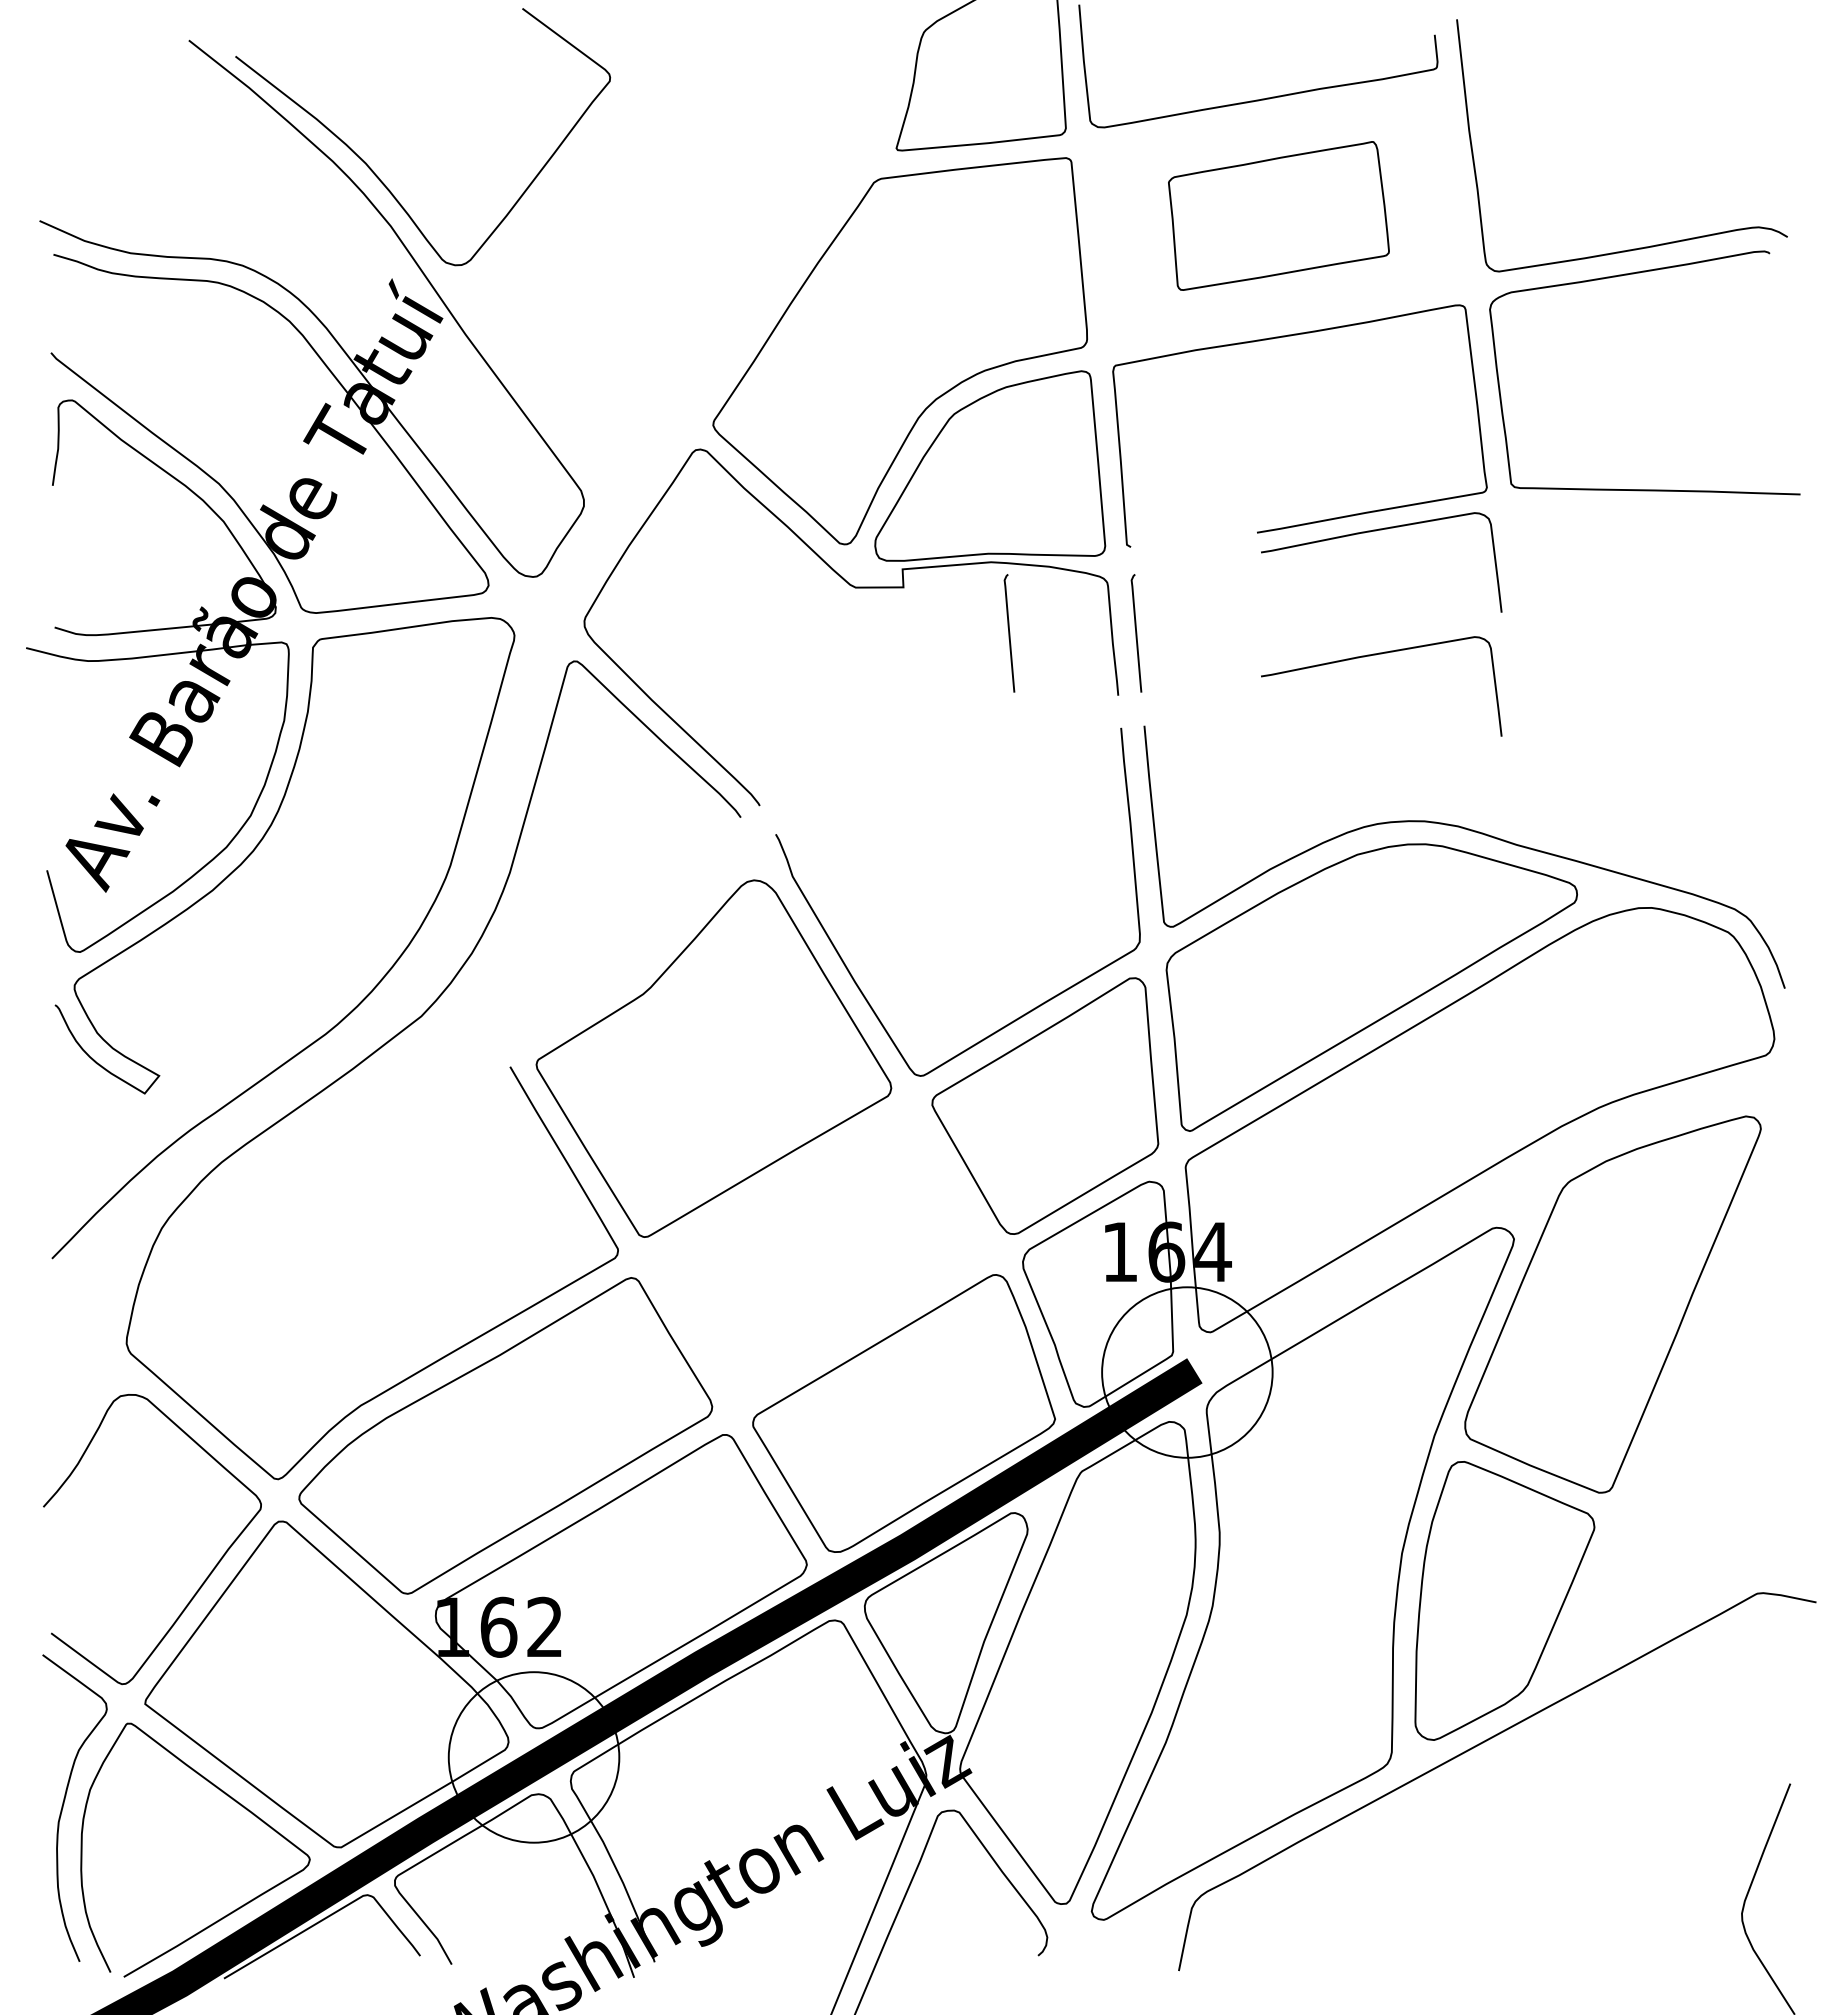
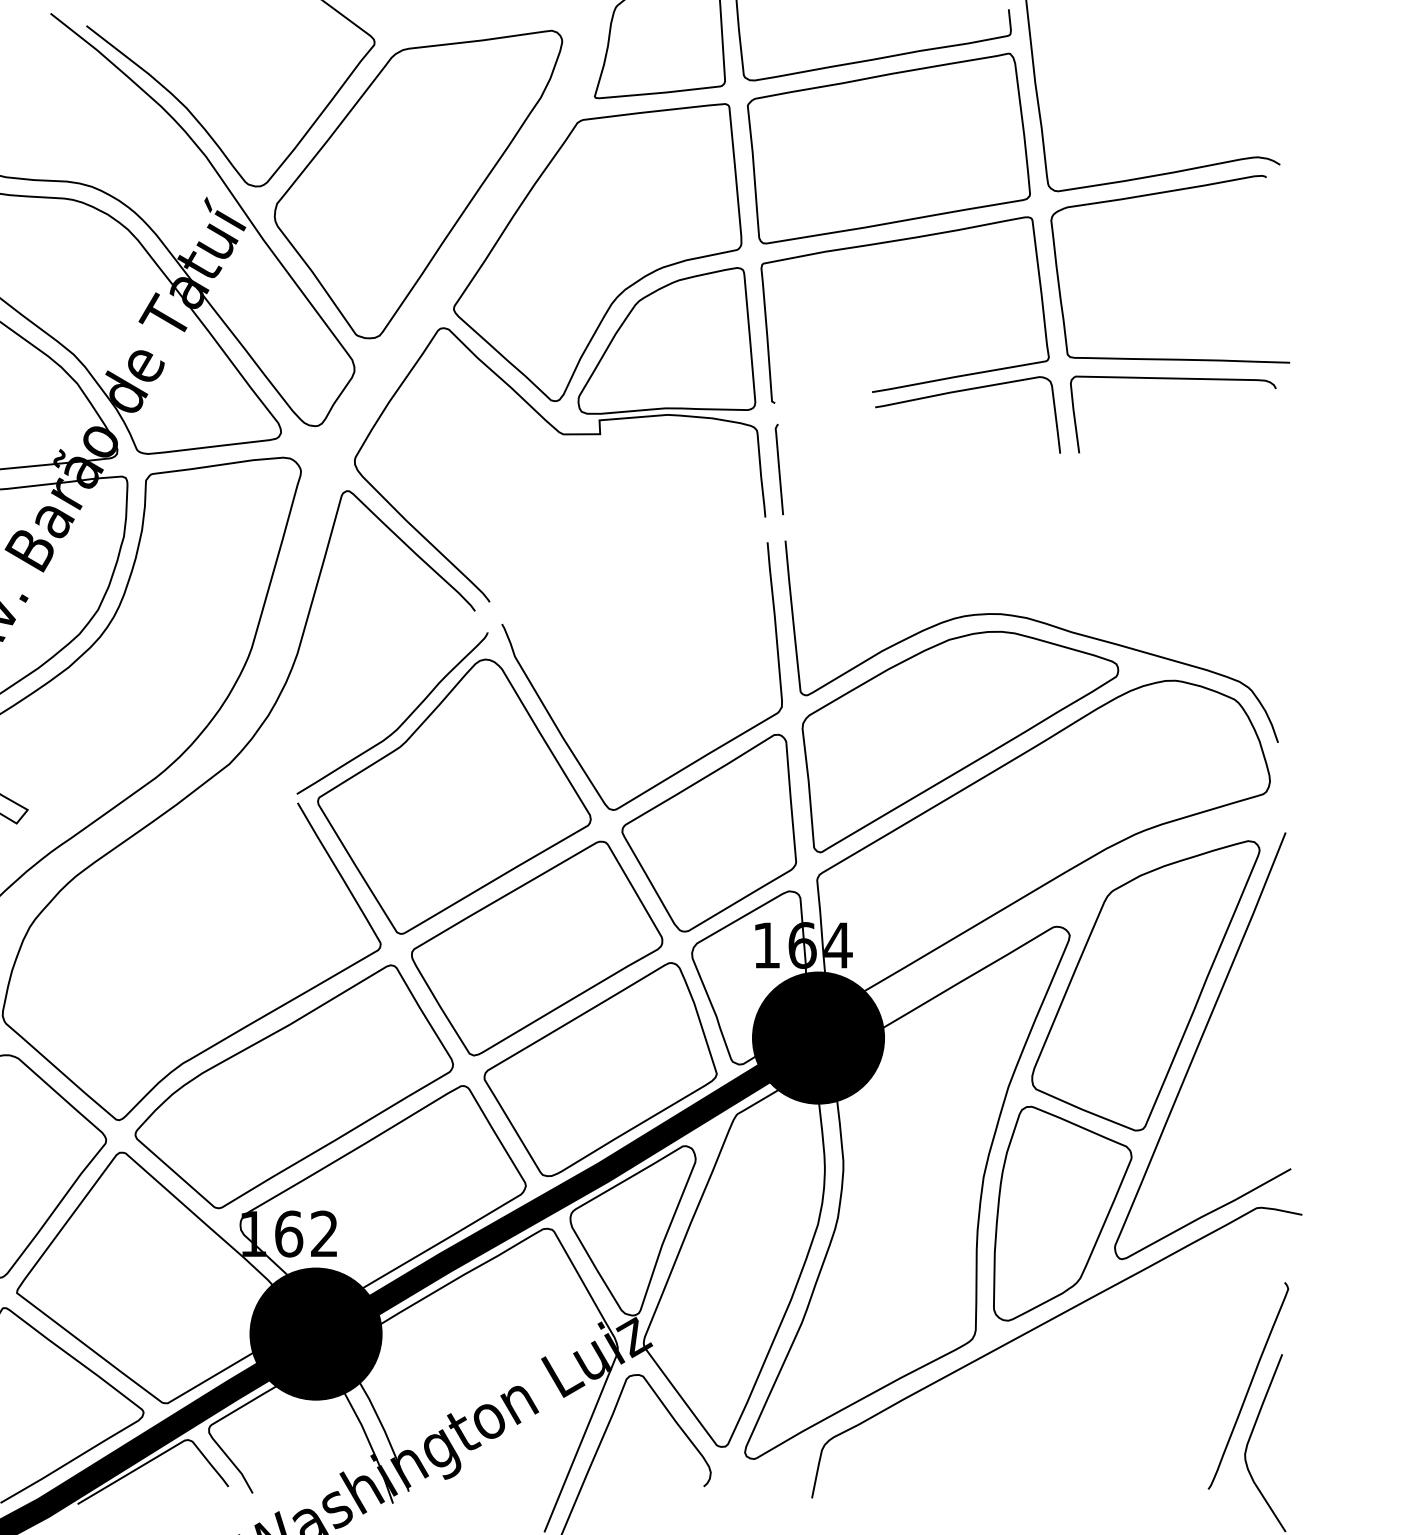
part: (1278, 215) -> (888, 148), size x1.67
part: (666, 262) -> (417, 184), added
curve: (1648, 515) -> (1173, 378), added
curve: (1009, 633) -> (681, 469), removed
curve: (1376, 655) -> (963, 486), removed
curve: (646, 962) -> (402, 722), added
part: (821, 1256) -> (537, 948), added
fill: (1187, 1372) -> (818, 1038), added
curve: (1683, 1379) -> (1200, 1043), added
fill: (533, 1757) -> (315, 1334), added
curve: (1747, 1824) -> (1249, 1385), added

